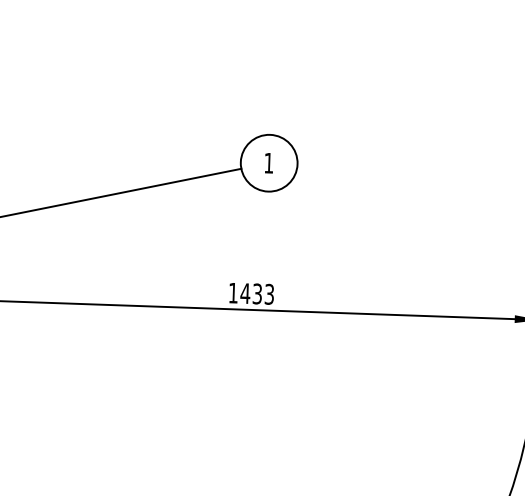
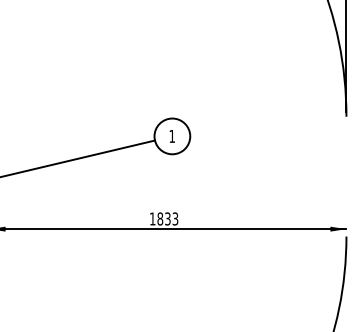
text: (245, 292) -> (160, 218), 1433 -> 1833

